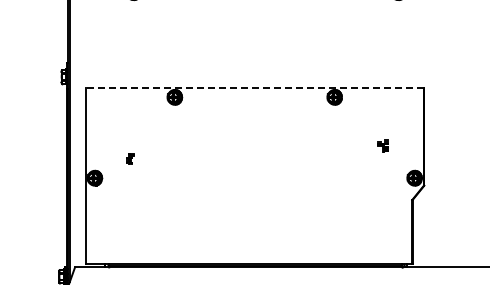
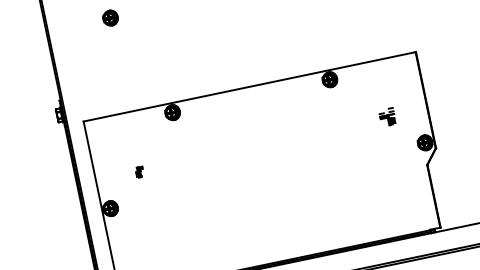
line: (255, 87) -> (249, 86), dashed -> solid
part: (382, 145) -> (386, 117), size x1.43
part: (130, 158) -> (139, 172), moved

